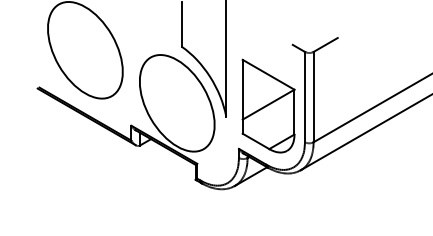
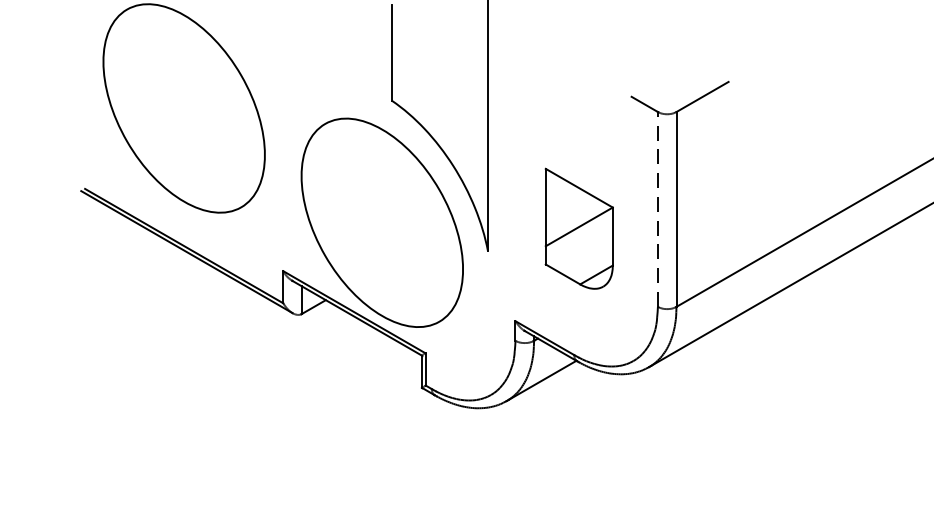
line: (305, 96) -> (659, 208), solid -> dashed
part: (268, 105) -> (579, 227), size x0.6

